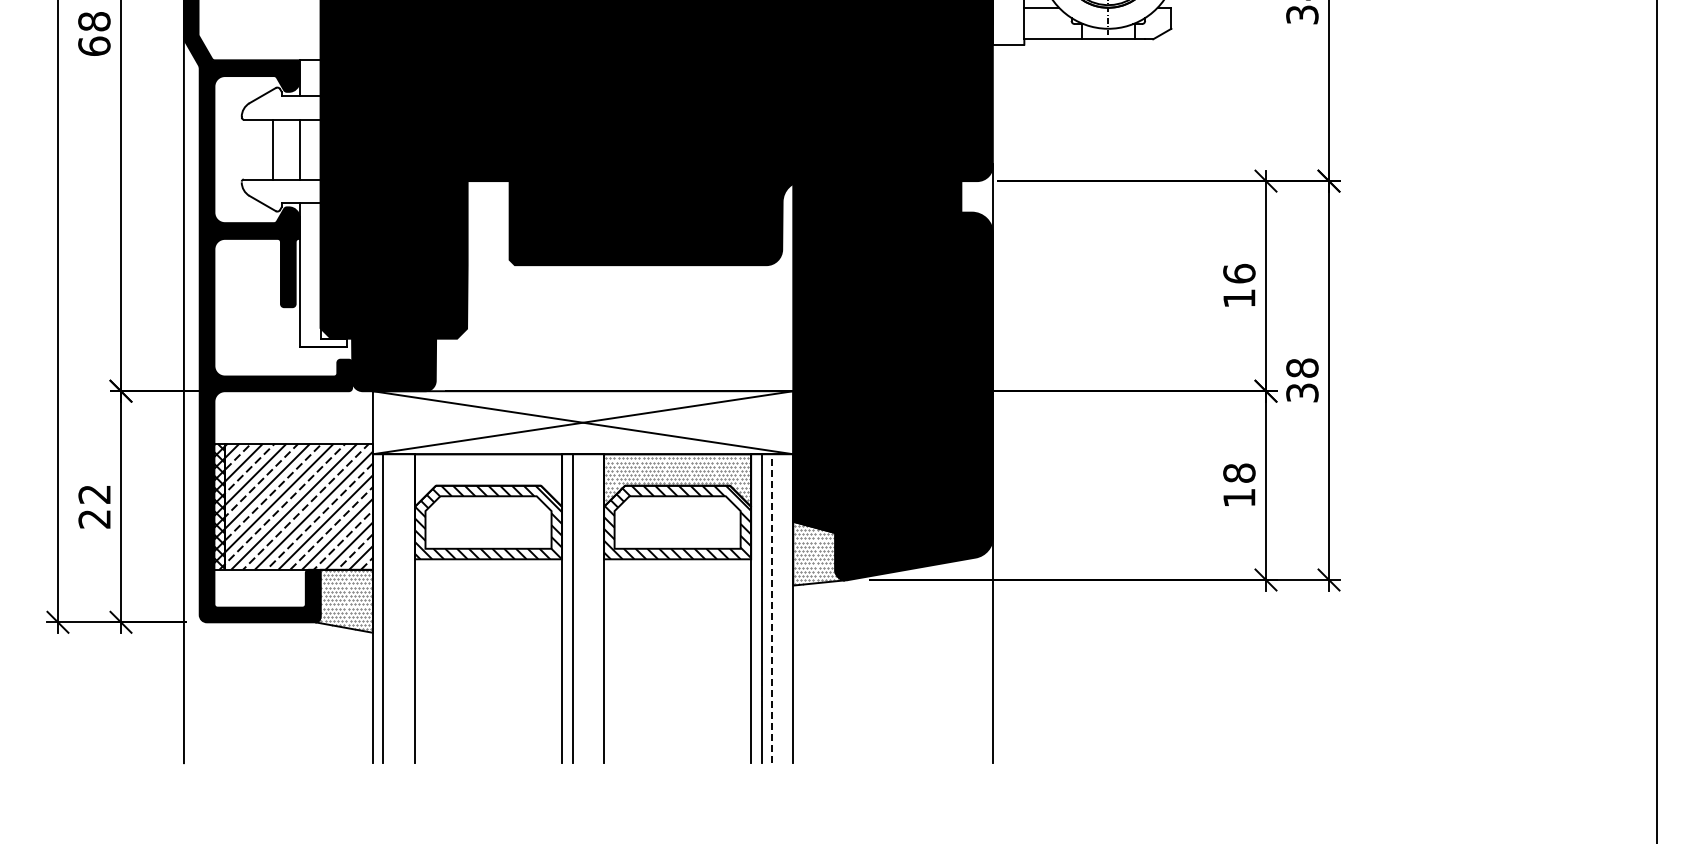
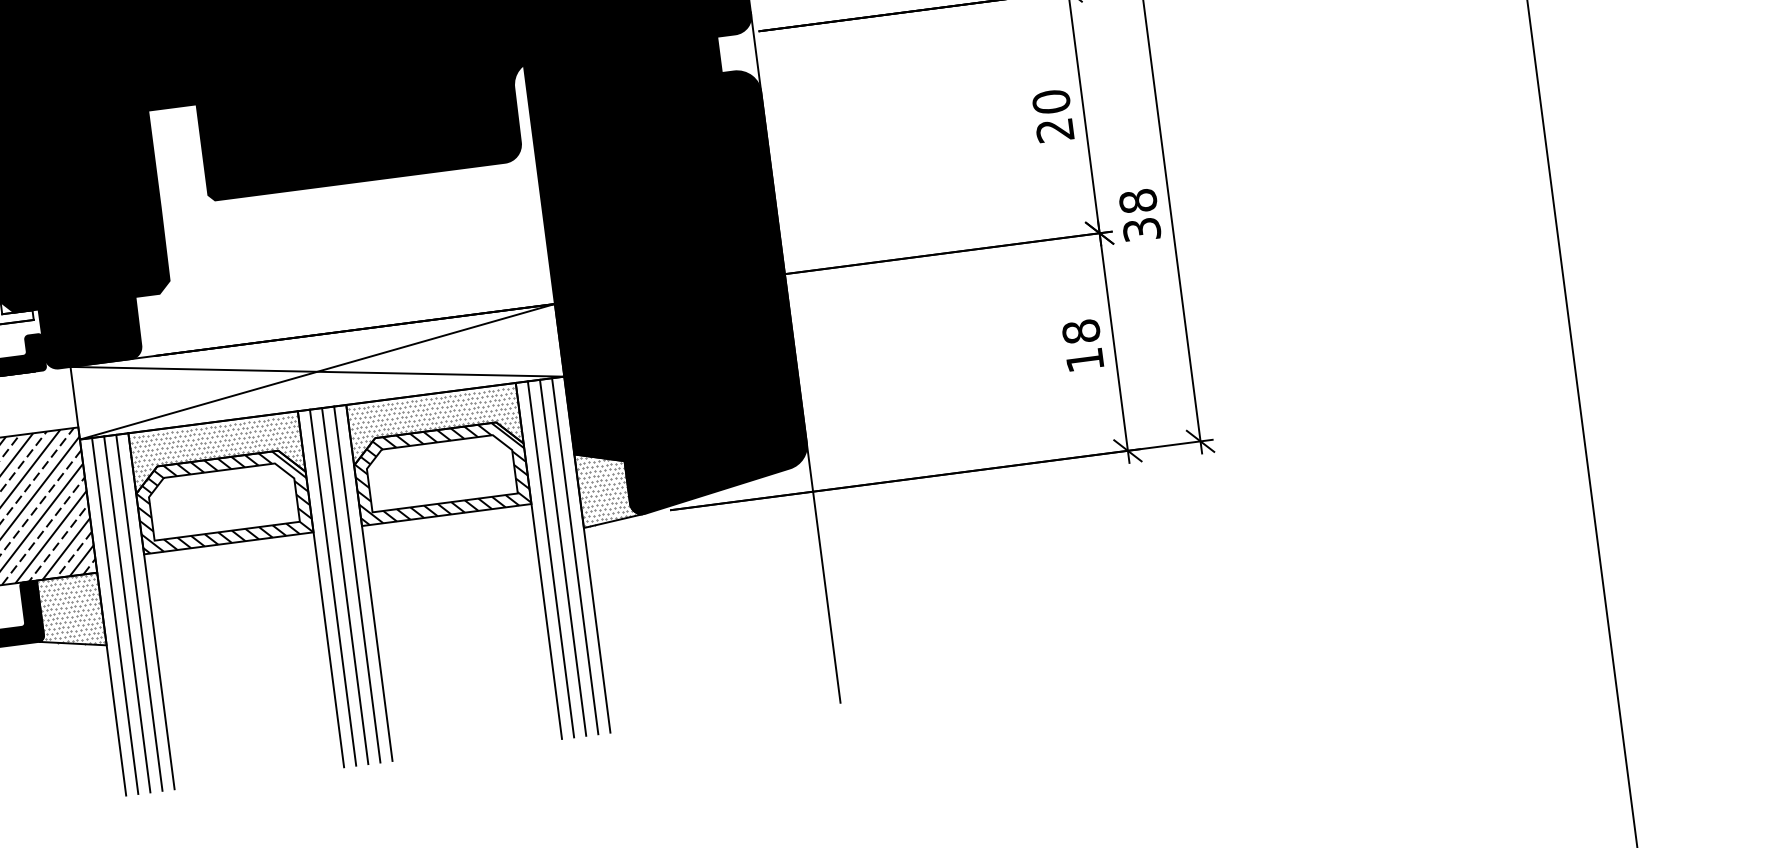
text: (1239, 285) -> (1053, 115), 16 -> 20
hatch: (487, 481) -> (216, 453), added
line: (393, 608) -> (126, 614), added
line: (404, 608) -> (139, 612), added
line: (583, 608) -> (345, 585), added
line: (593, 608) -> (357, 584), added
line: (772, 608) -> (563, 557), dashed -> solid
line: (782, 608) -> (574, 556), added

